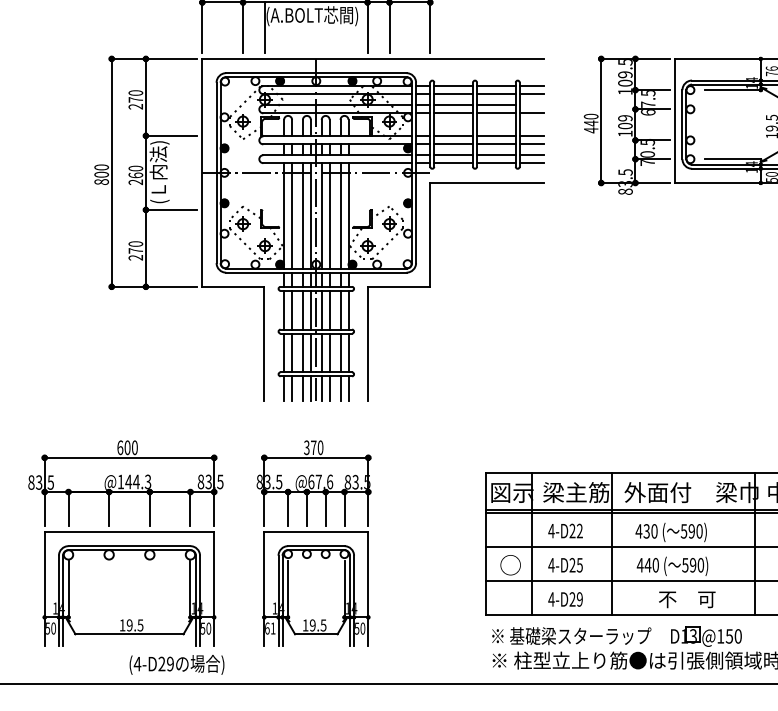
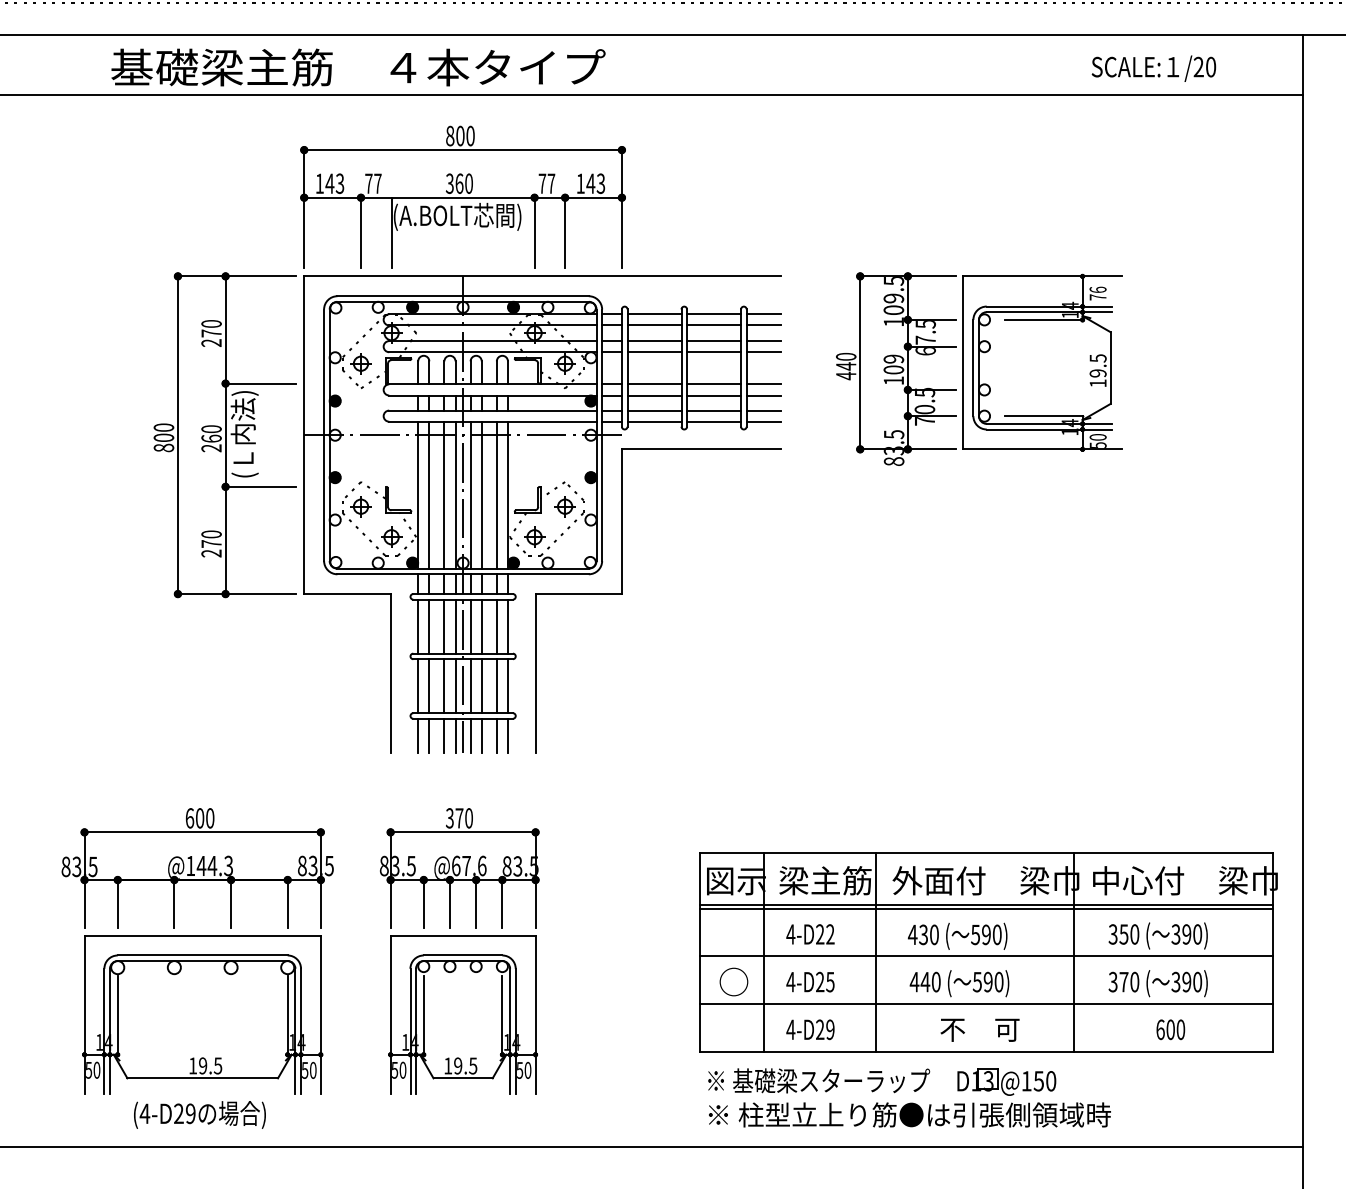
line: (531, 105) -> (763, 341), added
text: (270, 627) -> (399, 1069), 61 -> 50
text: (176, 664) -> (199, 1114), moved

